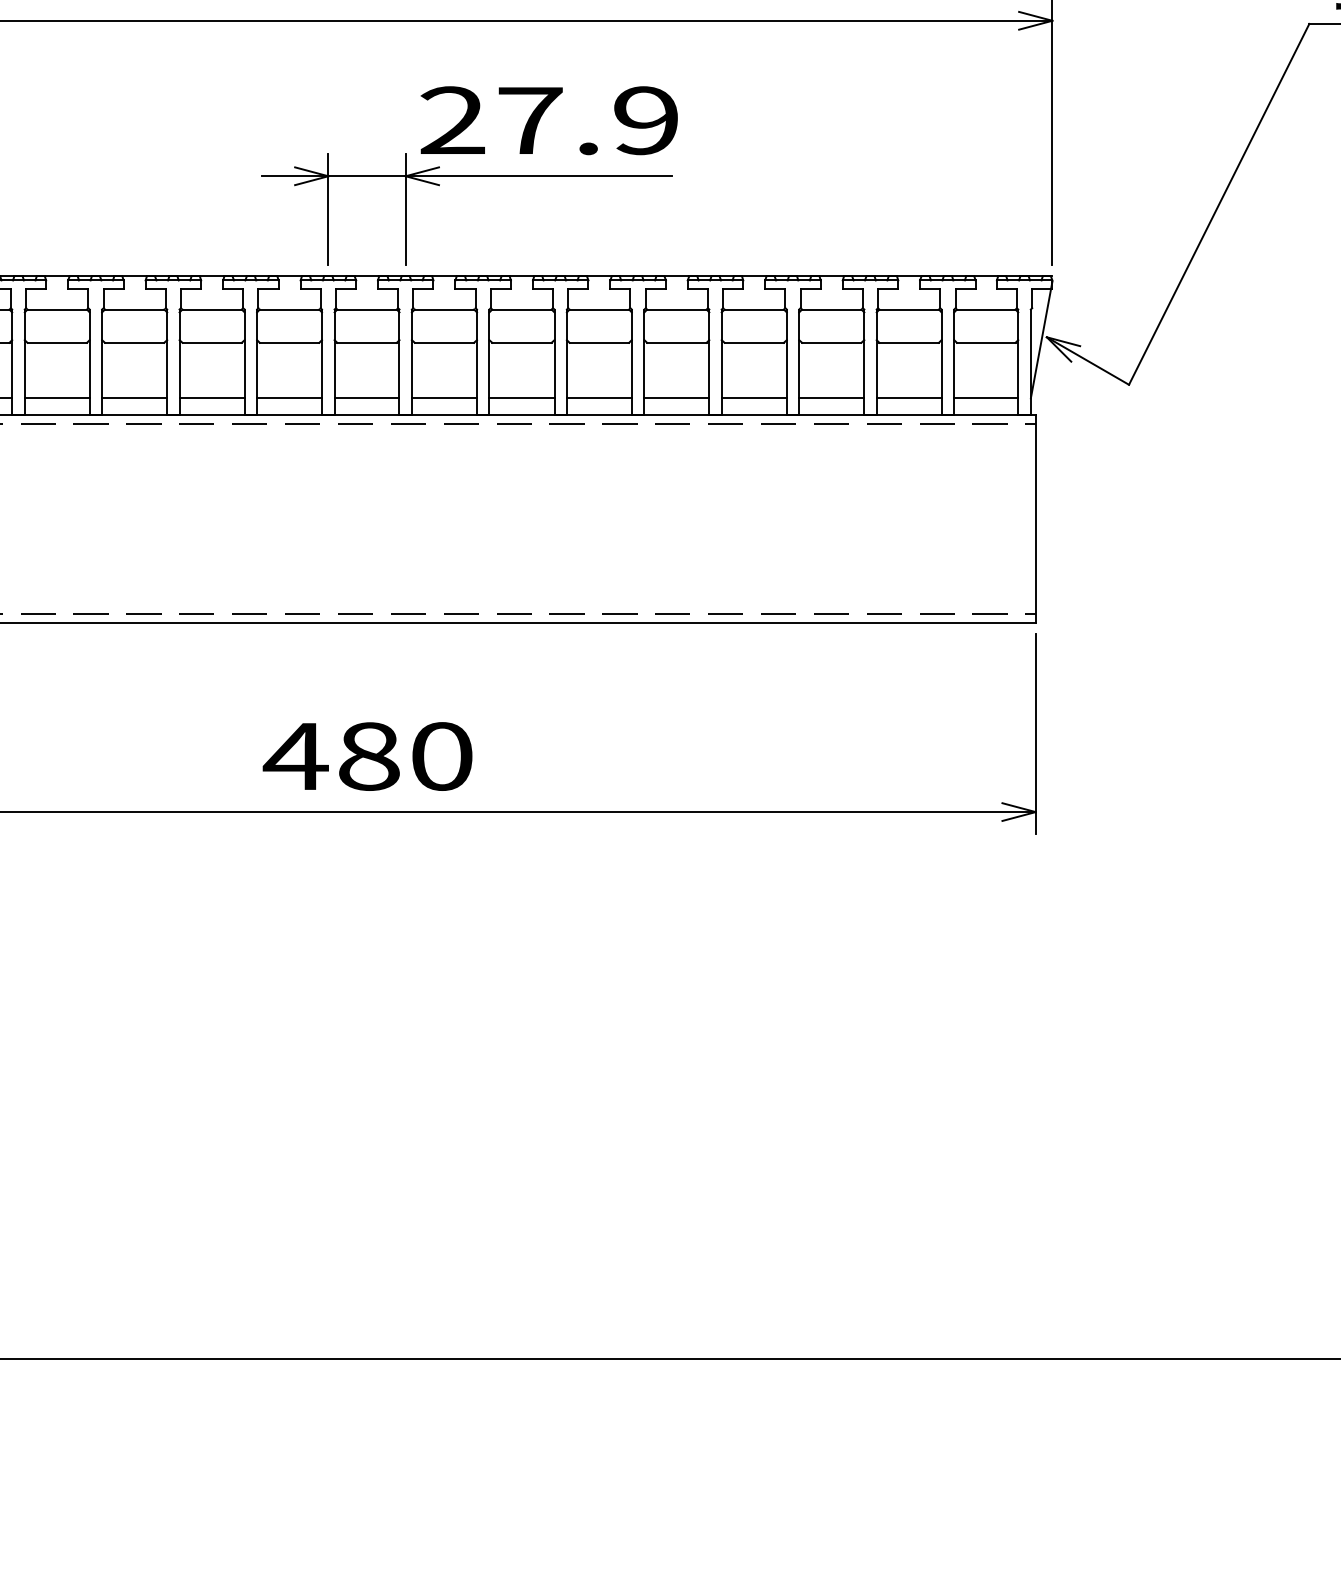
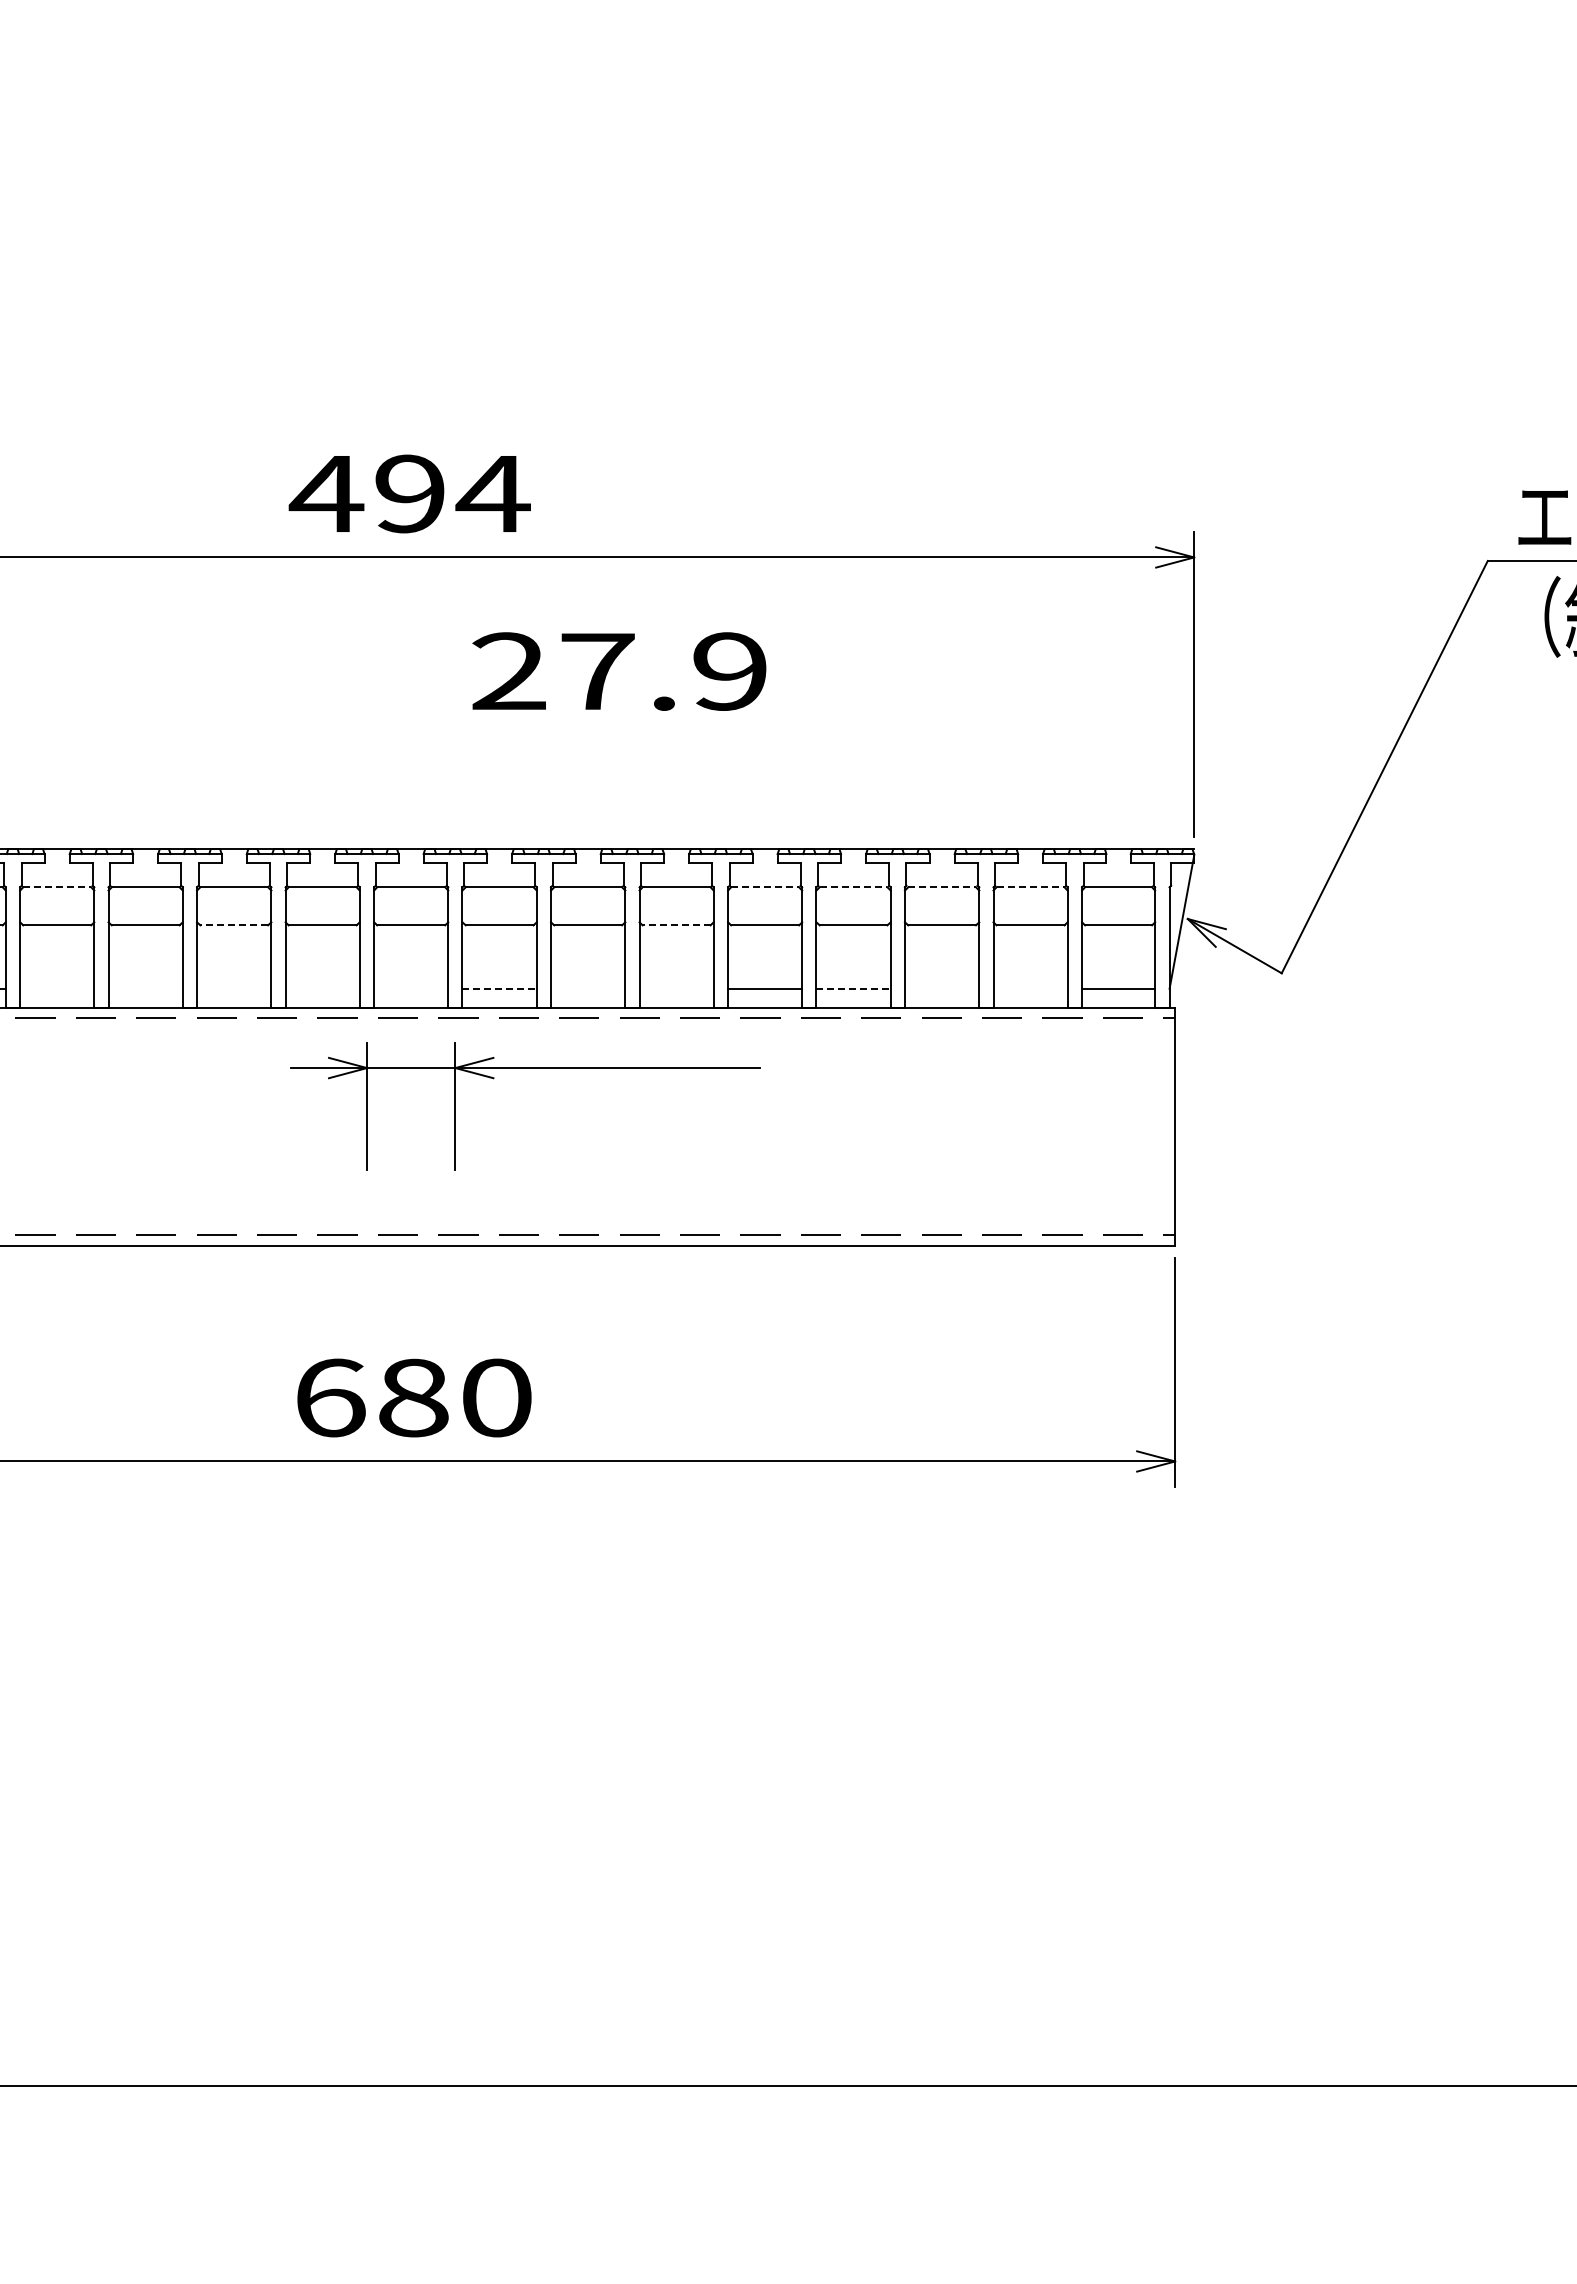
part: (467, 176) -> (525, 1068), moved
line: (57, 309) -> (57, 887), solid -> dashed
line: (677, 309) -> (765, 887), solid -> dashed
line: (754, 309) -> (853, 887), solid -> dashed
line: (832, 309) -> (942, 887), solid -> dashed
line: (909, 309) -> (1030, 887), solid -> dashed
line: (212, 342) -> (234, 925), solid -> dashed
line: (599, 342) -> (676, 925), solid -> dashed
line: (57, 398) -> (57, 988), removed
line: (134, 398) -> (145, 988), removed
line: (212, 398) -> (234, 988), removed
line: (289, 398) -> (322, 988), removed
line: (367, 398) -> (411, 988), removed
line: (445, 398) -> (500, 988), solid -> dashed
line: (522, 398) -> (588, 988), removed
line: (599, 398) -> (676, 988), removed
line: (755, 398) -> (854, 988), solid -> dashed
line: (831, 398) -> (941, 988), removed
line: (909, 398) -> (1030, 988), removed
text: (295, 756) -> (329, 1397), 480 -> 680

